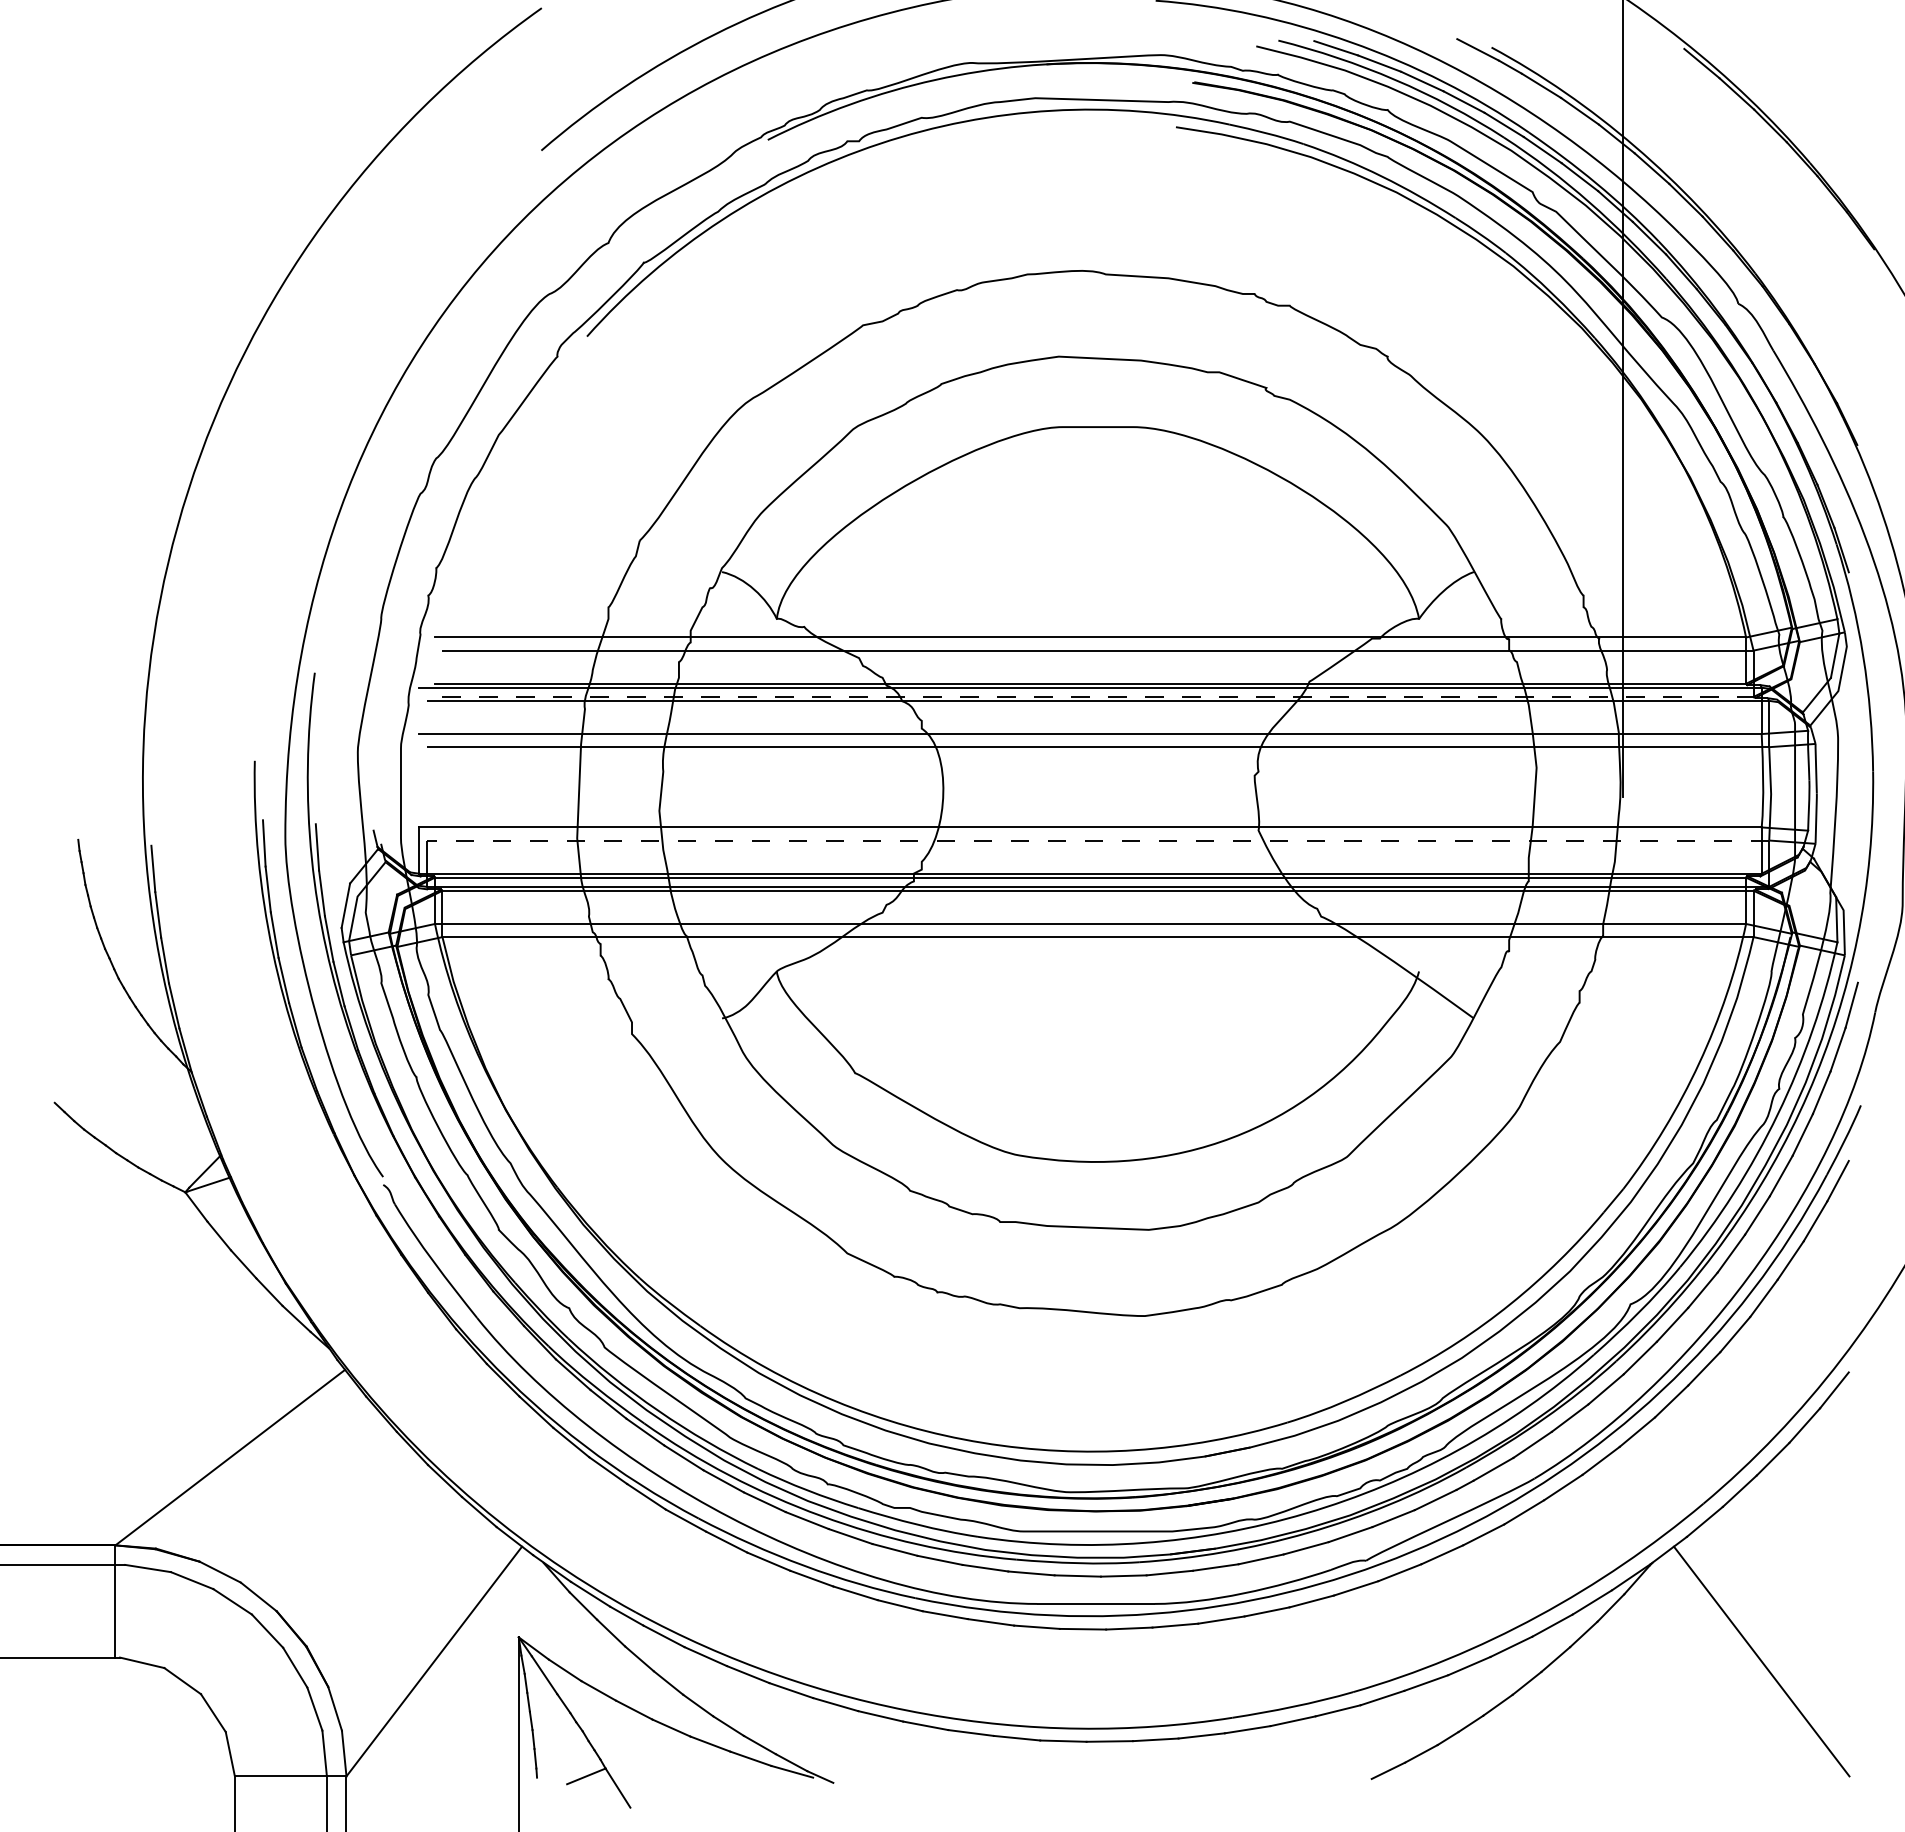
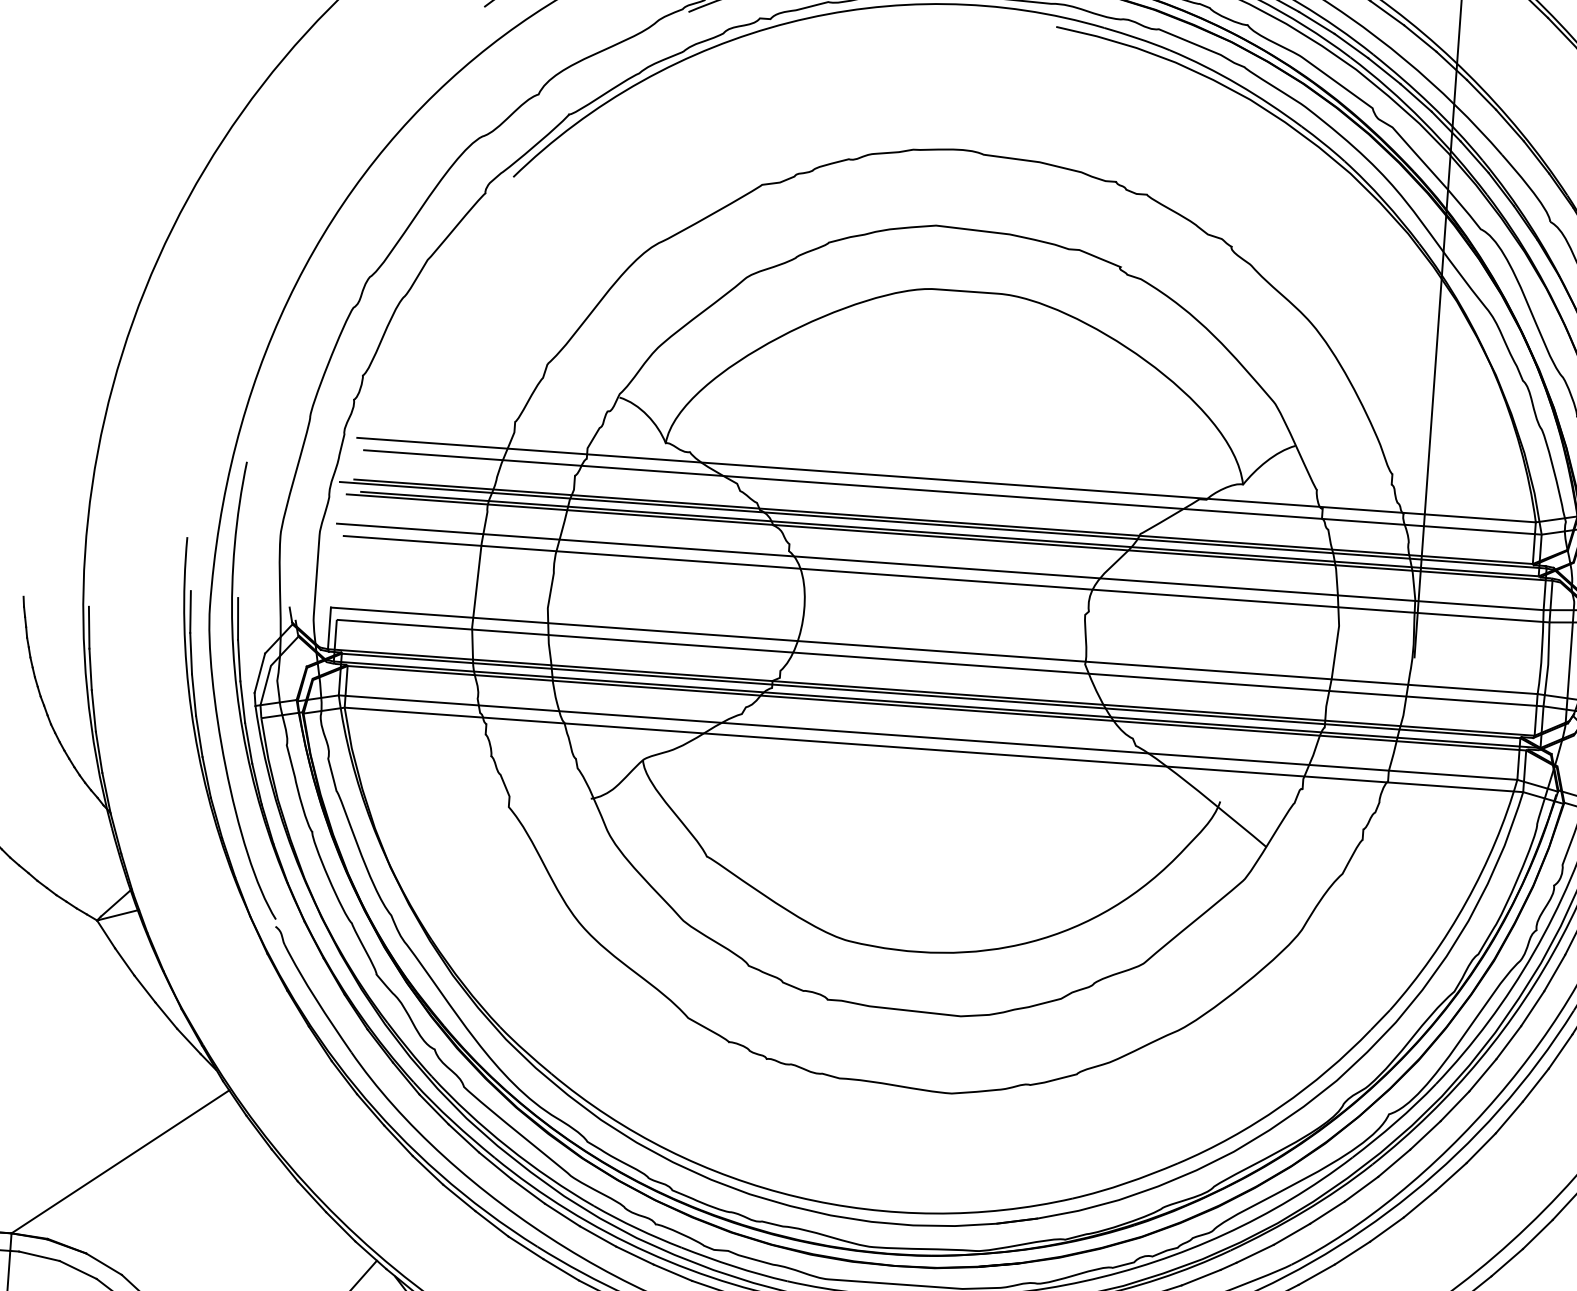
line: (1098, 696) -> (949, 533), dashed -> solid
line: (1097, 840) -> (939, 663), dashed -> solid

